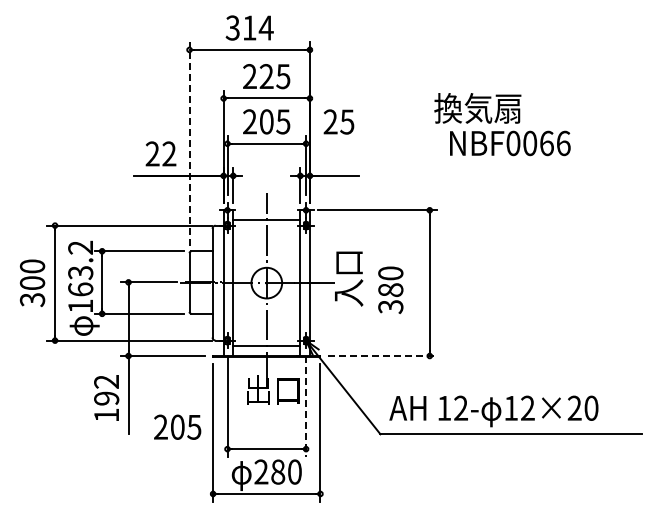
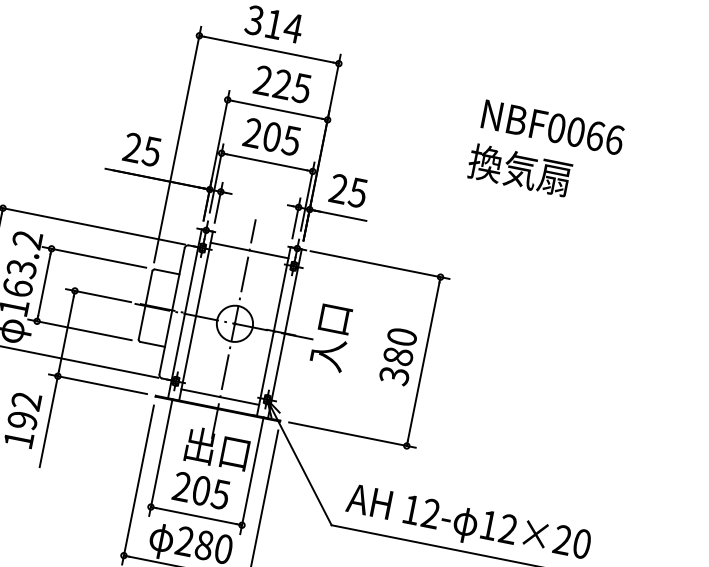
text: (338, 121) -> (347, 190), moved
line: (189, 143) -> (177, 144), dashed -> solid
text: (510, 143) -> (553, 127), moved
text: (169, 153) -> (152, 151), 22 -> 25
text: (390, 289) -> (398, 355), moved
line: (382, 356) -> (351, 435), dashed -> solid
line: (306, 406) -> (252, 475), dashed -> solid
text: (177, 426) -> (201, 489), moved

